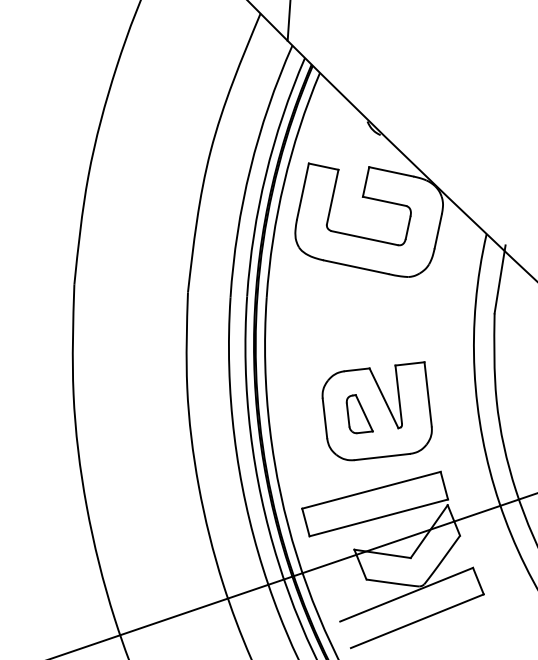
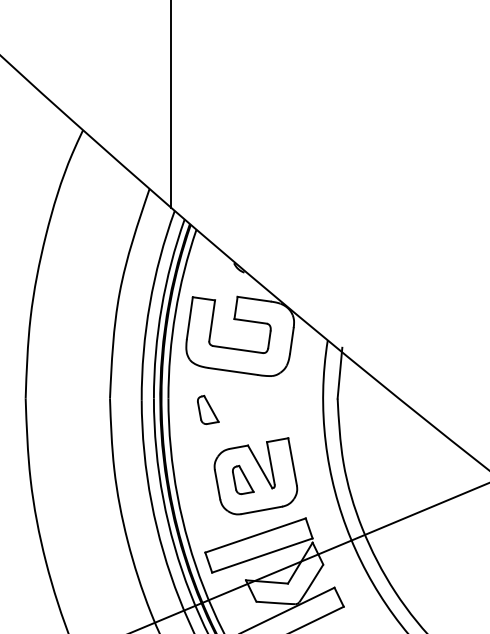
part: (319, 316) -> (208, 409), added

